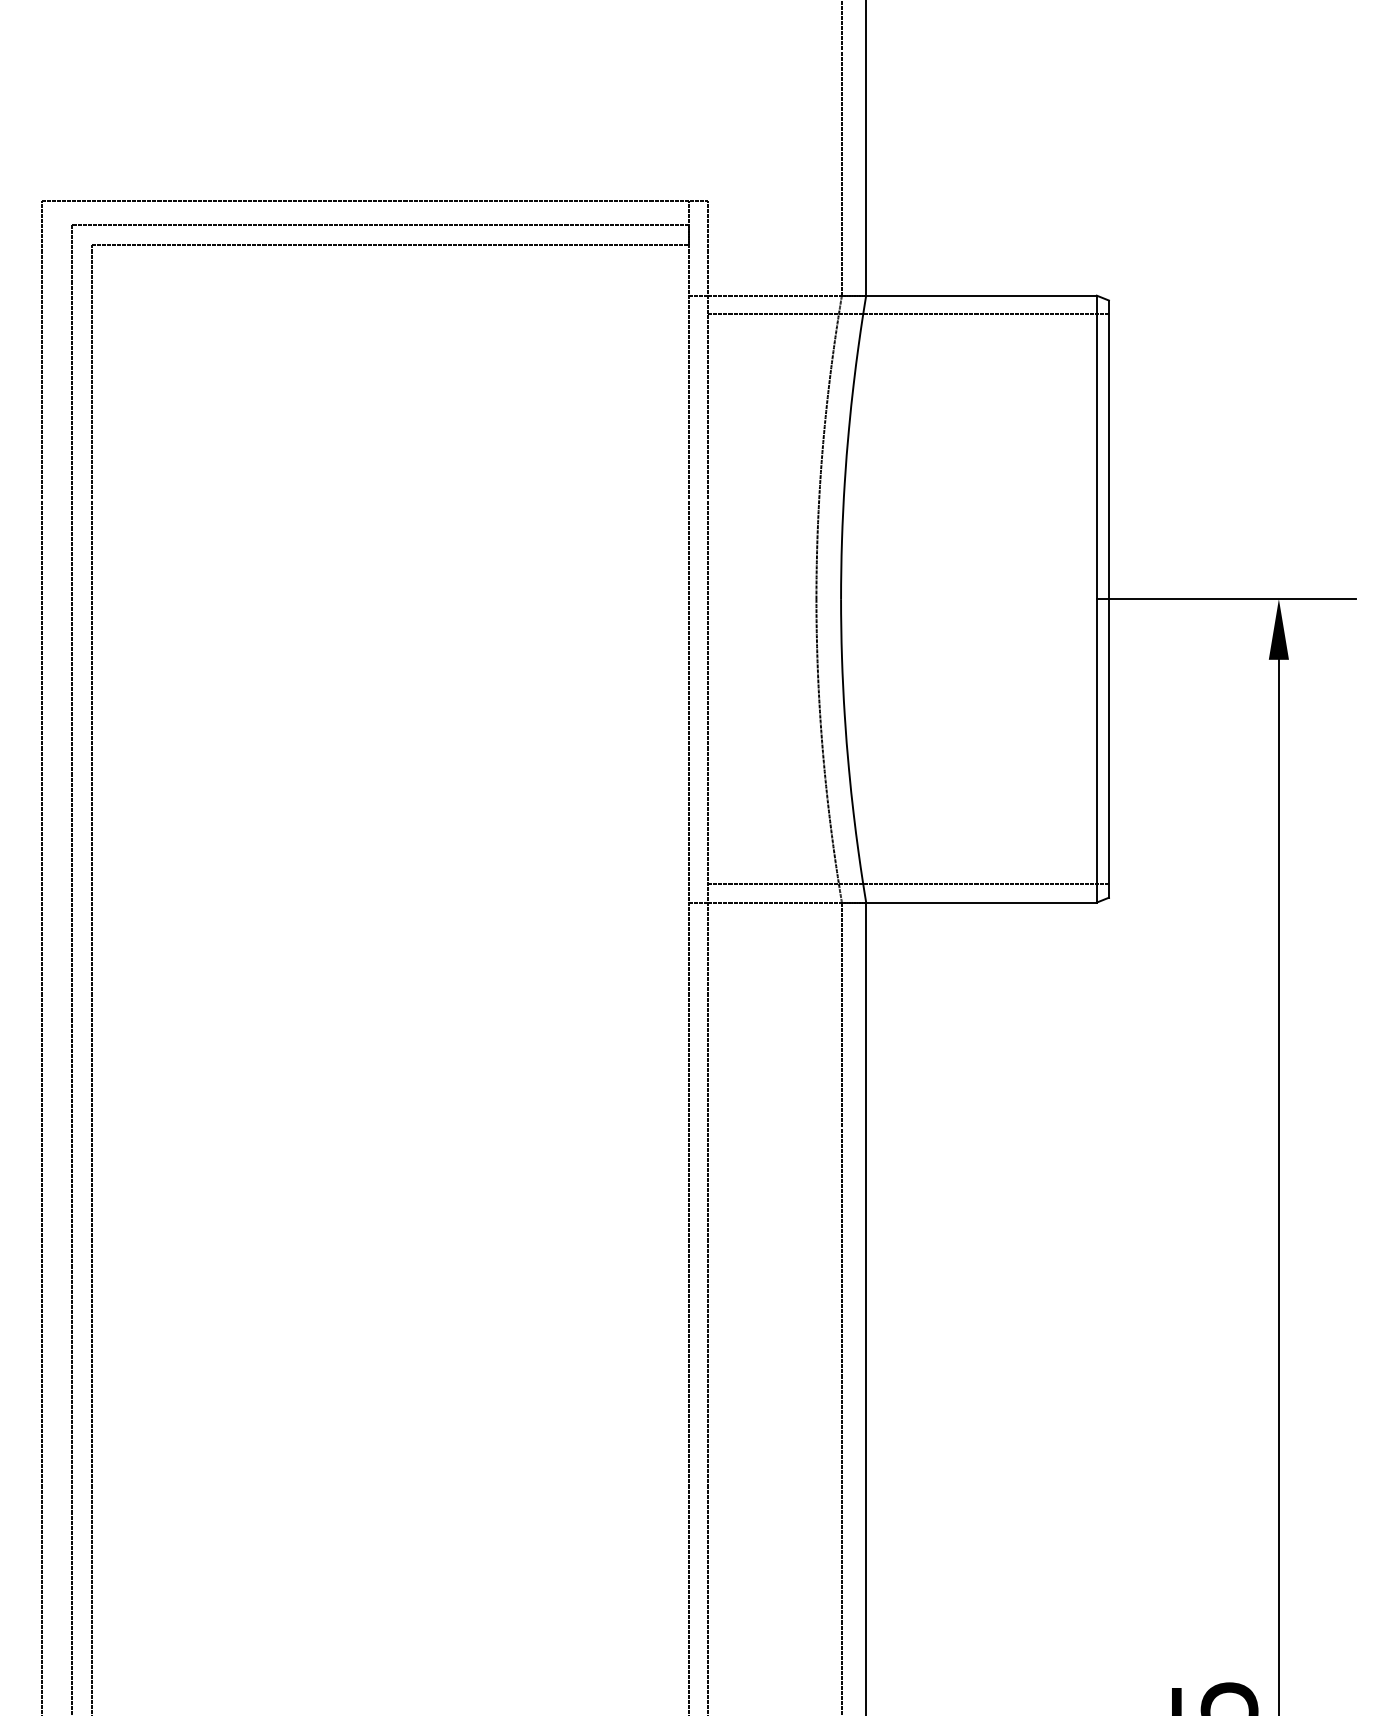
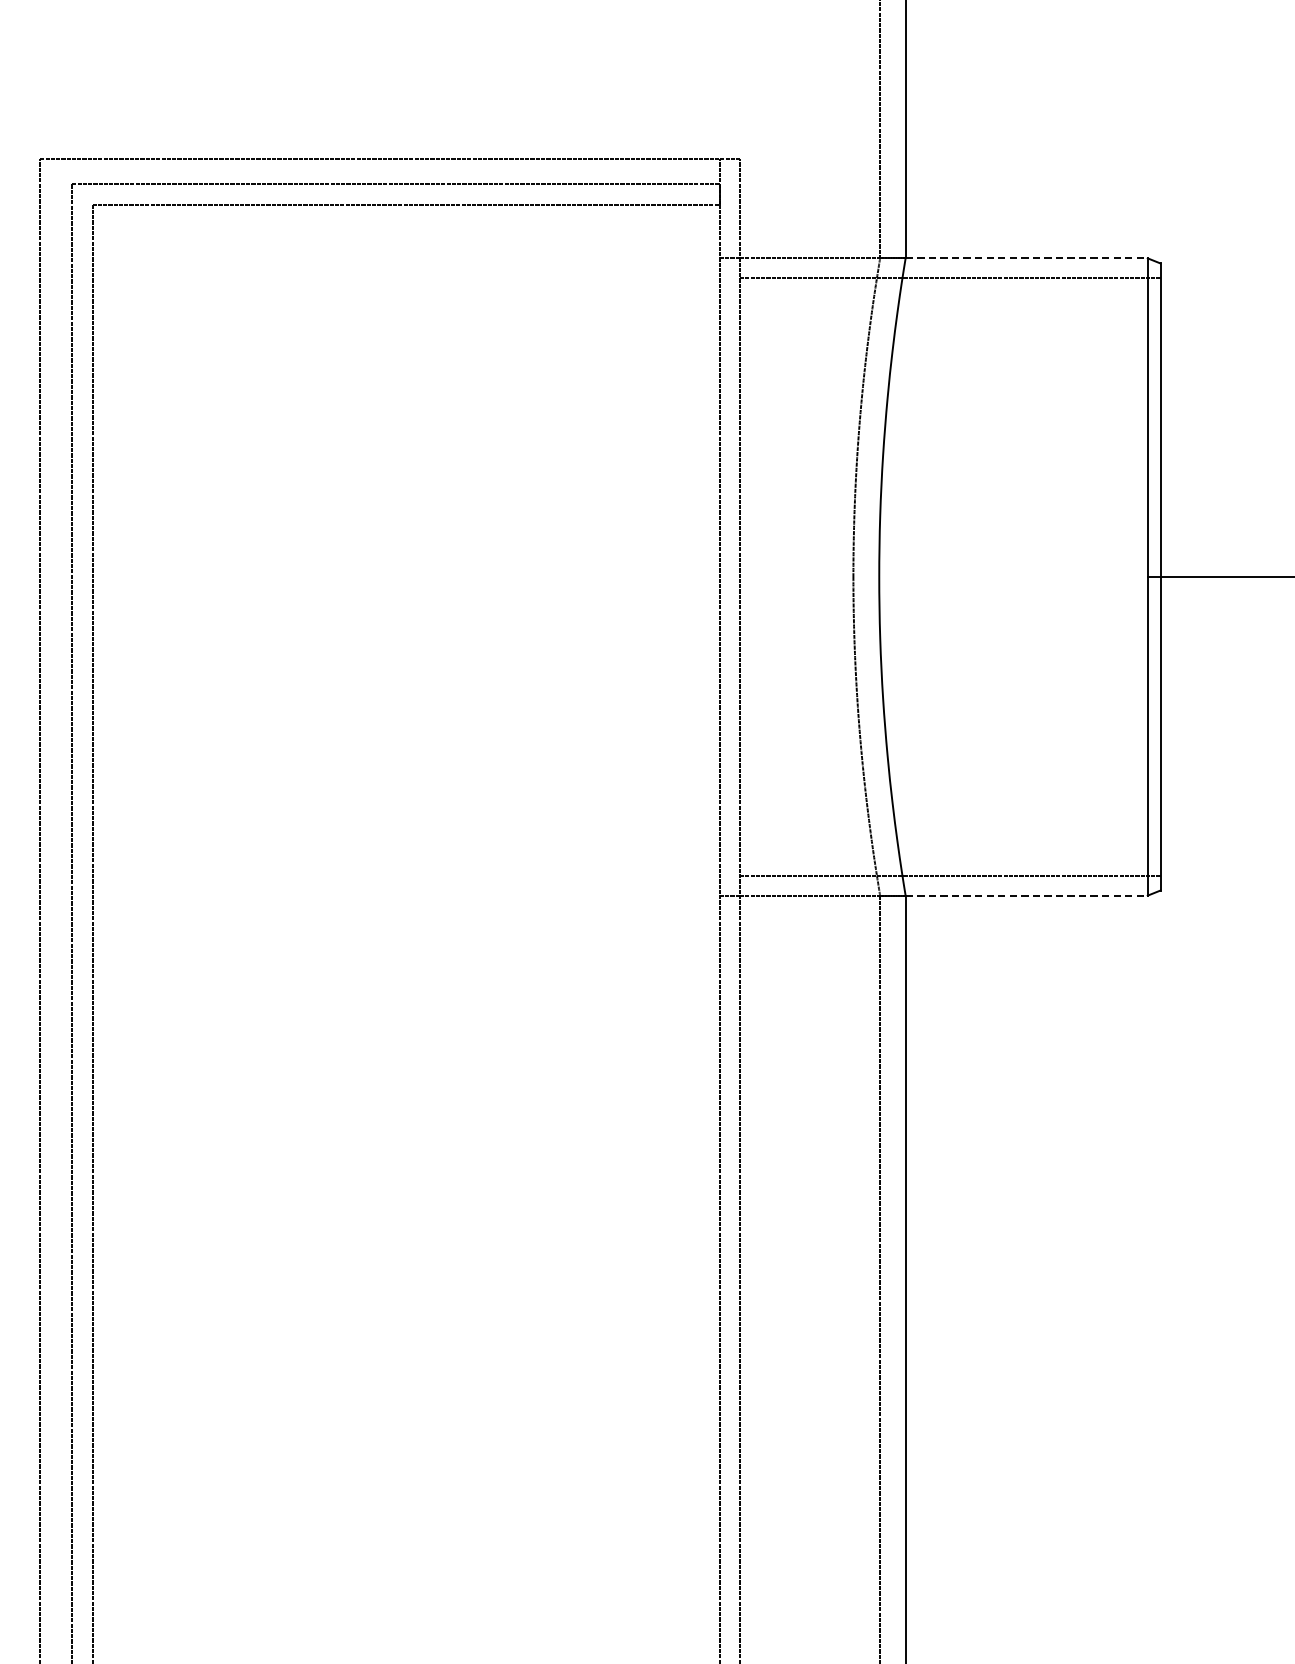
line: (982, 295) -> (1027, 258), solid -> dashed
line: (982, 902) -> (1027, 895), solid -> dashed

